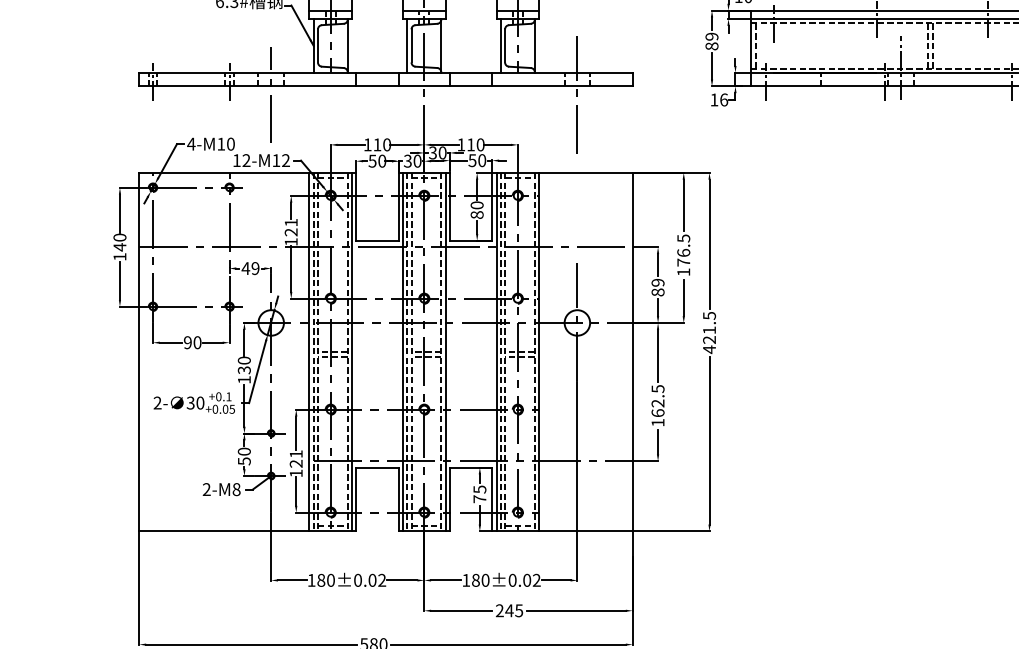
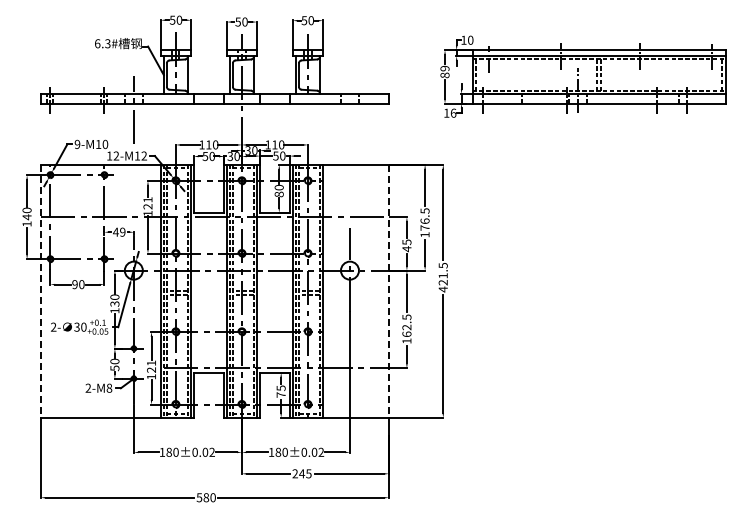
line: (576, 94) -> (349, 109), removed
text: (191, 142) -> (77, 143), 4-M10 -> 9-M10
text: (657, 287) -> (406, 245), 89 -> 45
line: (138, 352) -> (40, 291), solid -> dashed
line: (633, 352) -> (389, 291), solid -> dashed

